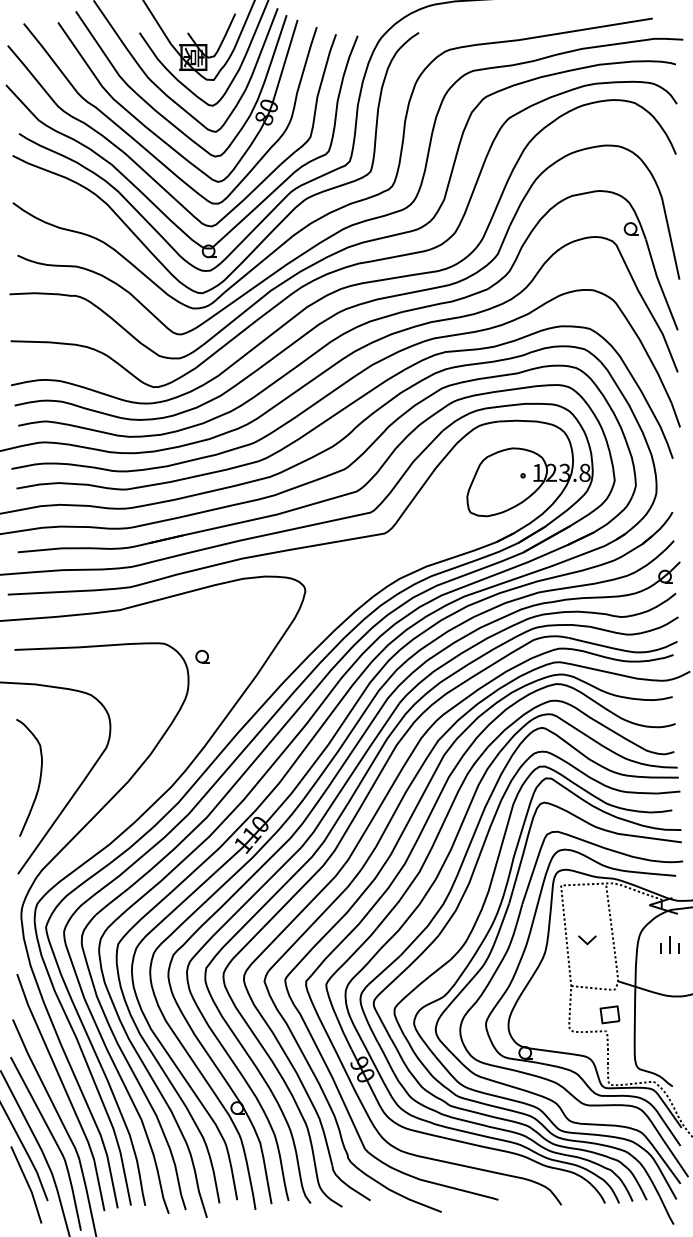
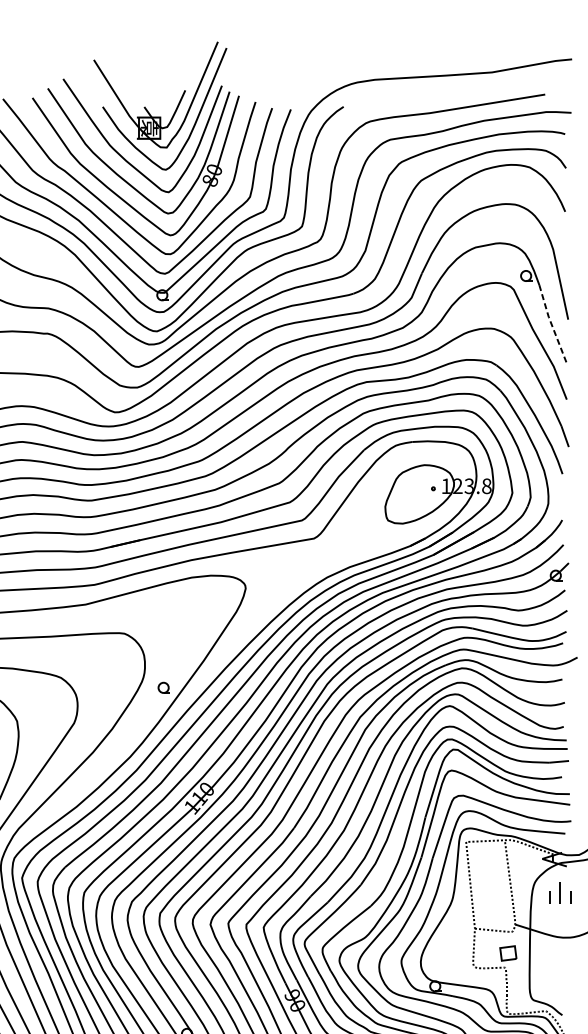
line: (660, 284) -> (551, 323), solid -> dashed
part: (202, 656) -> (163, 687), moved
part: (587, 940) -> (488, 889), removed
part: (669, 944) -> (559, 892), size x1.4

